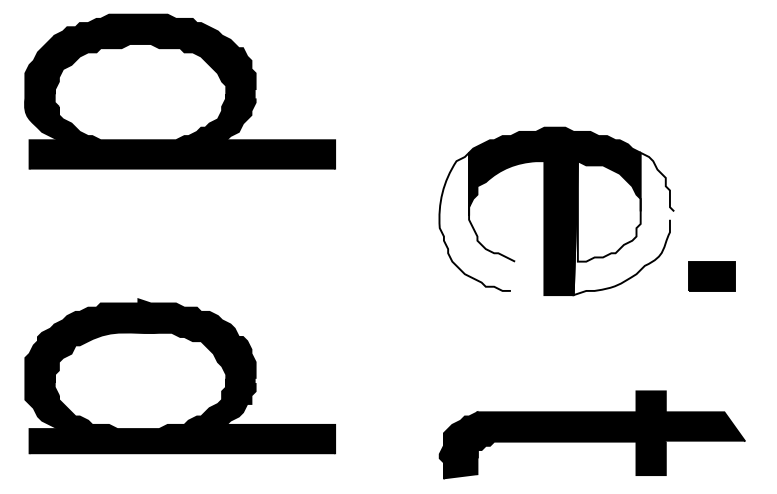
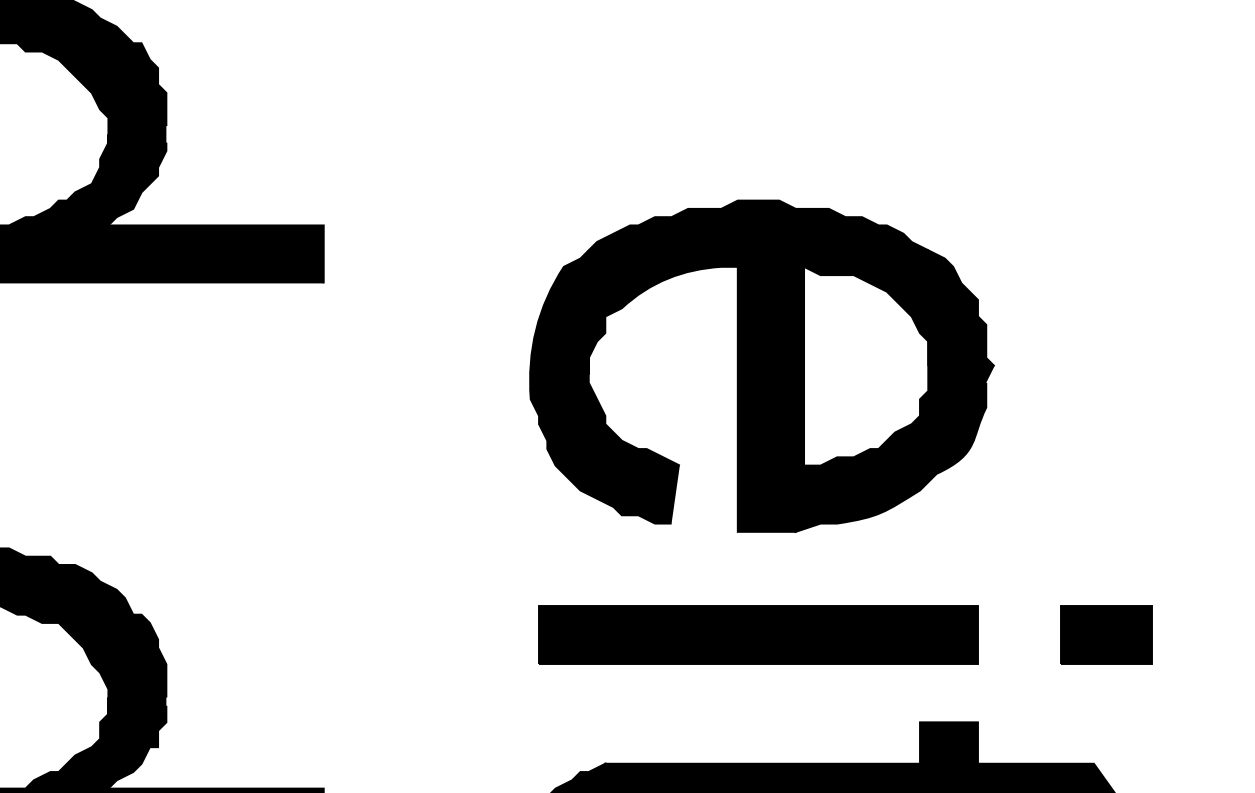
fill: (477, 221) -> (605, 386), added
fill: (623, 223) -> (894, 390), added
part: (711, 276) -> (1106, 635), moved
part: (554, 347) -> (757, 635), added

